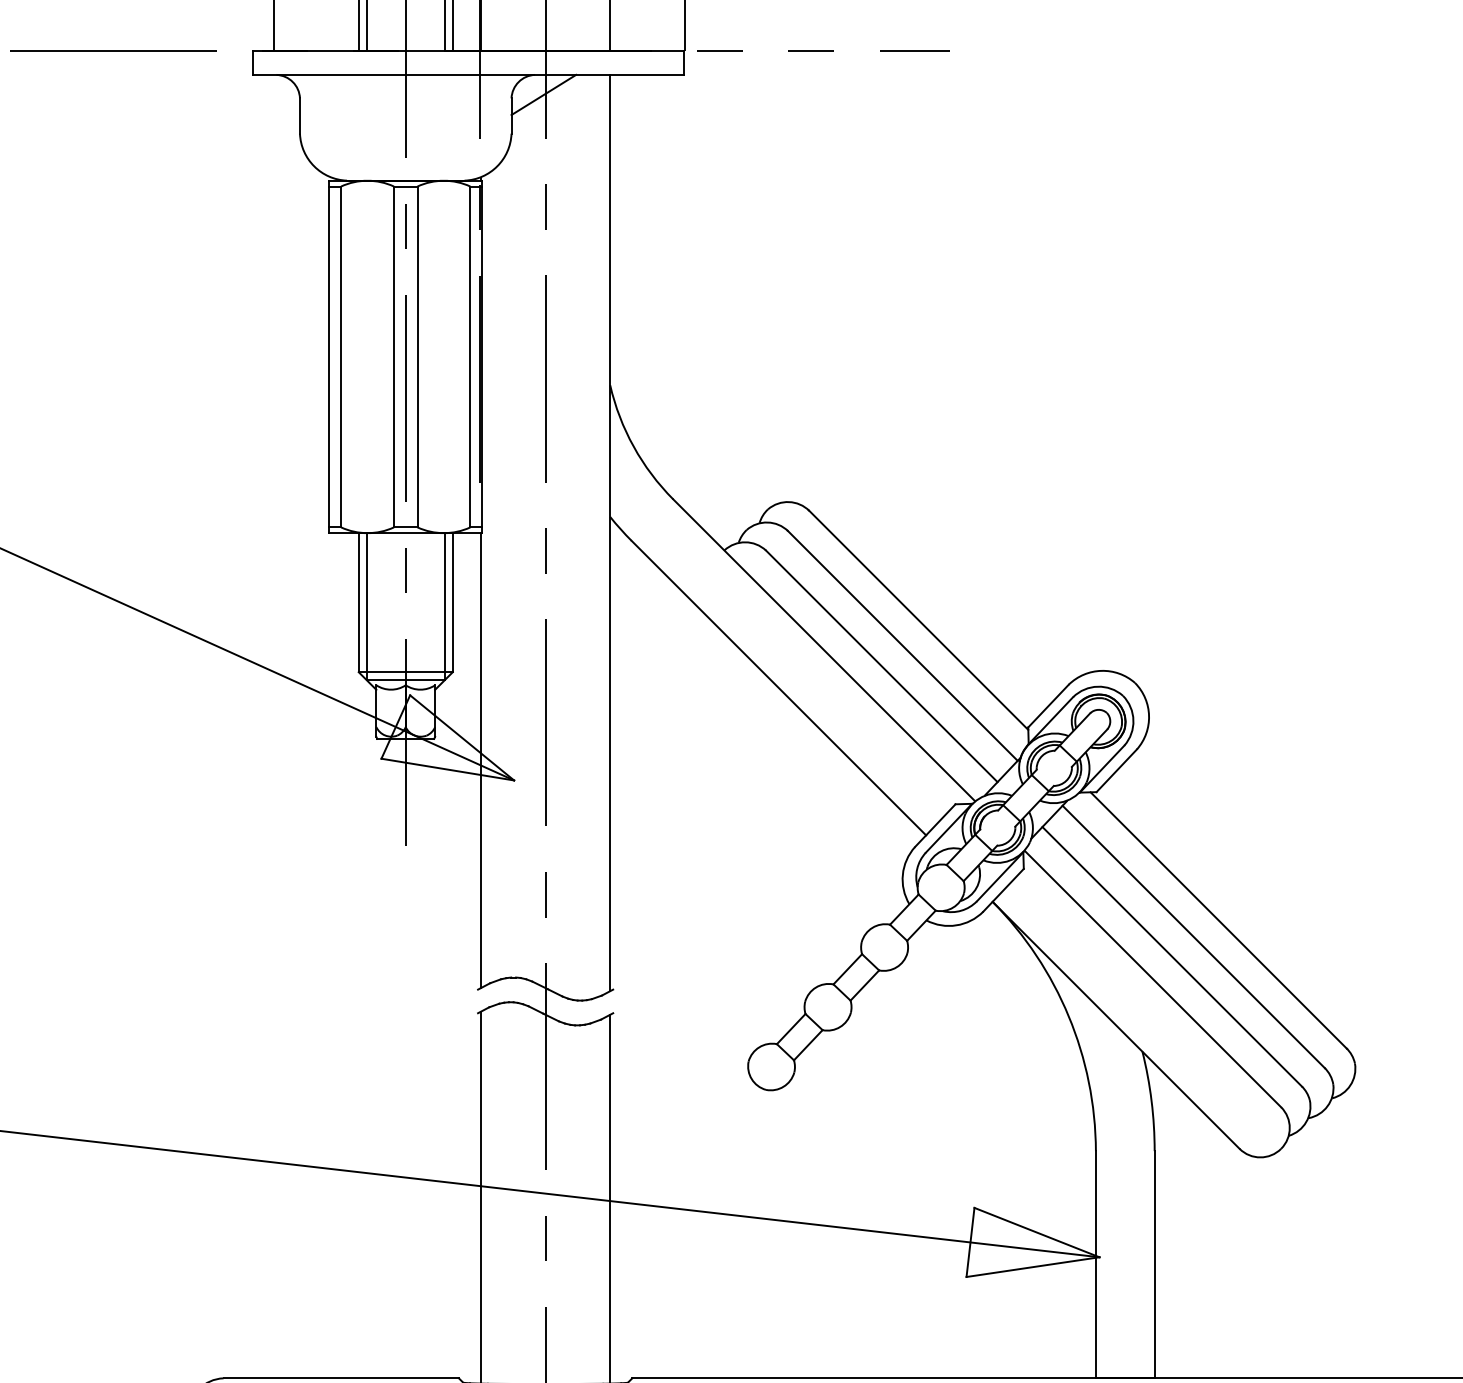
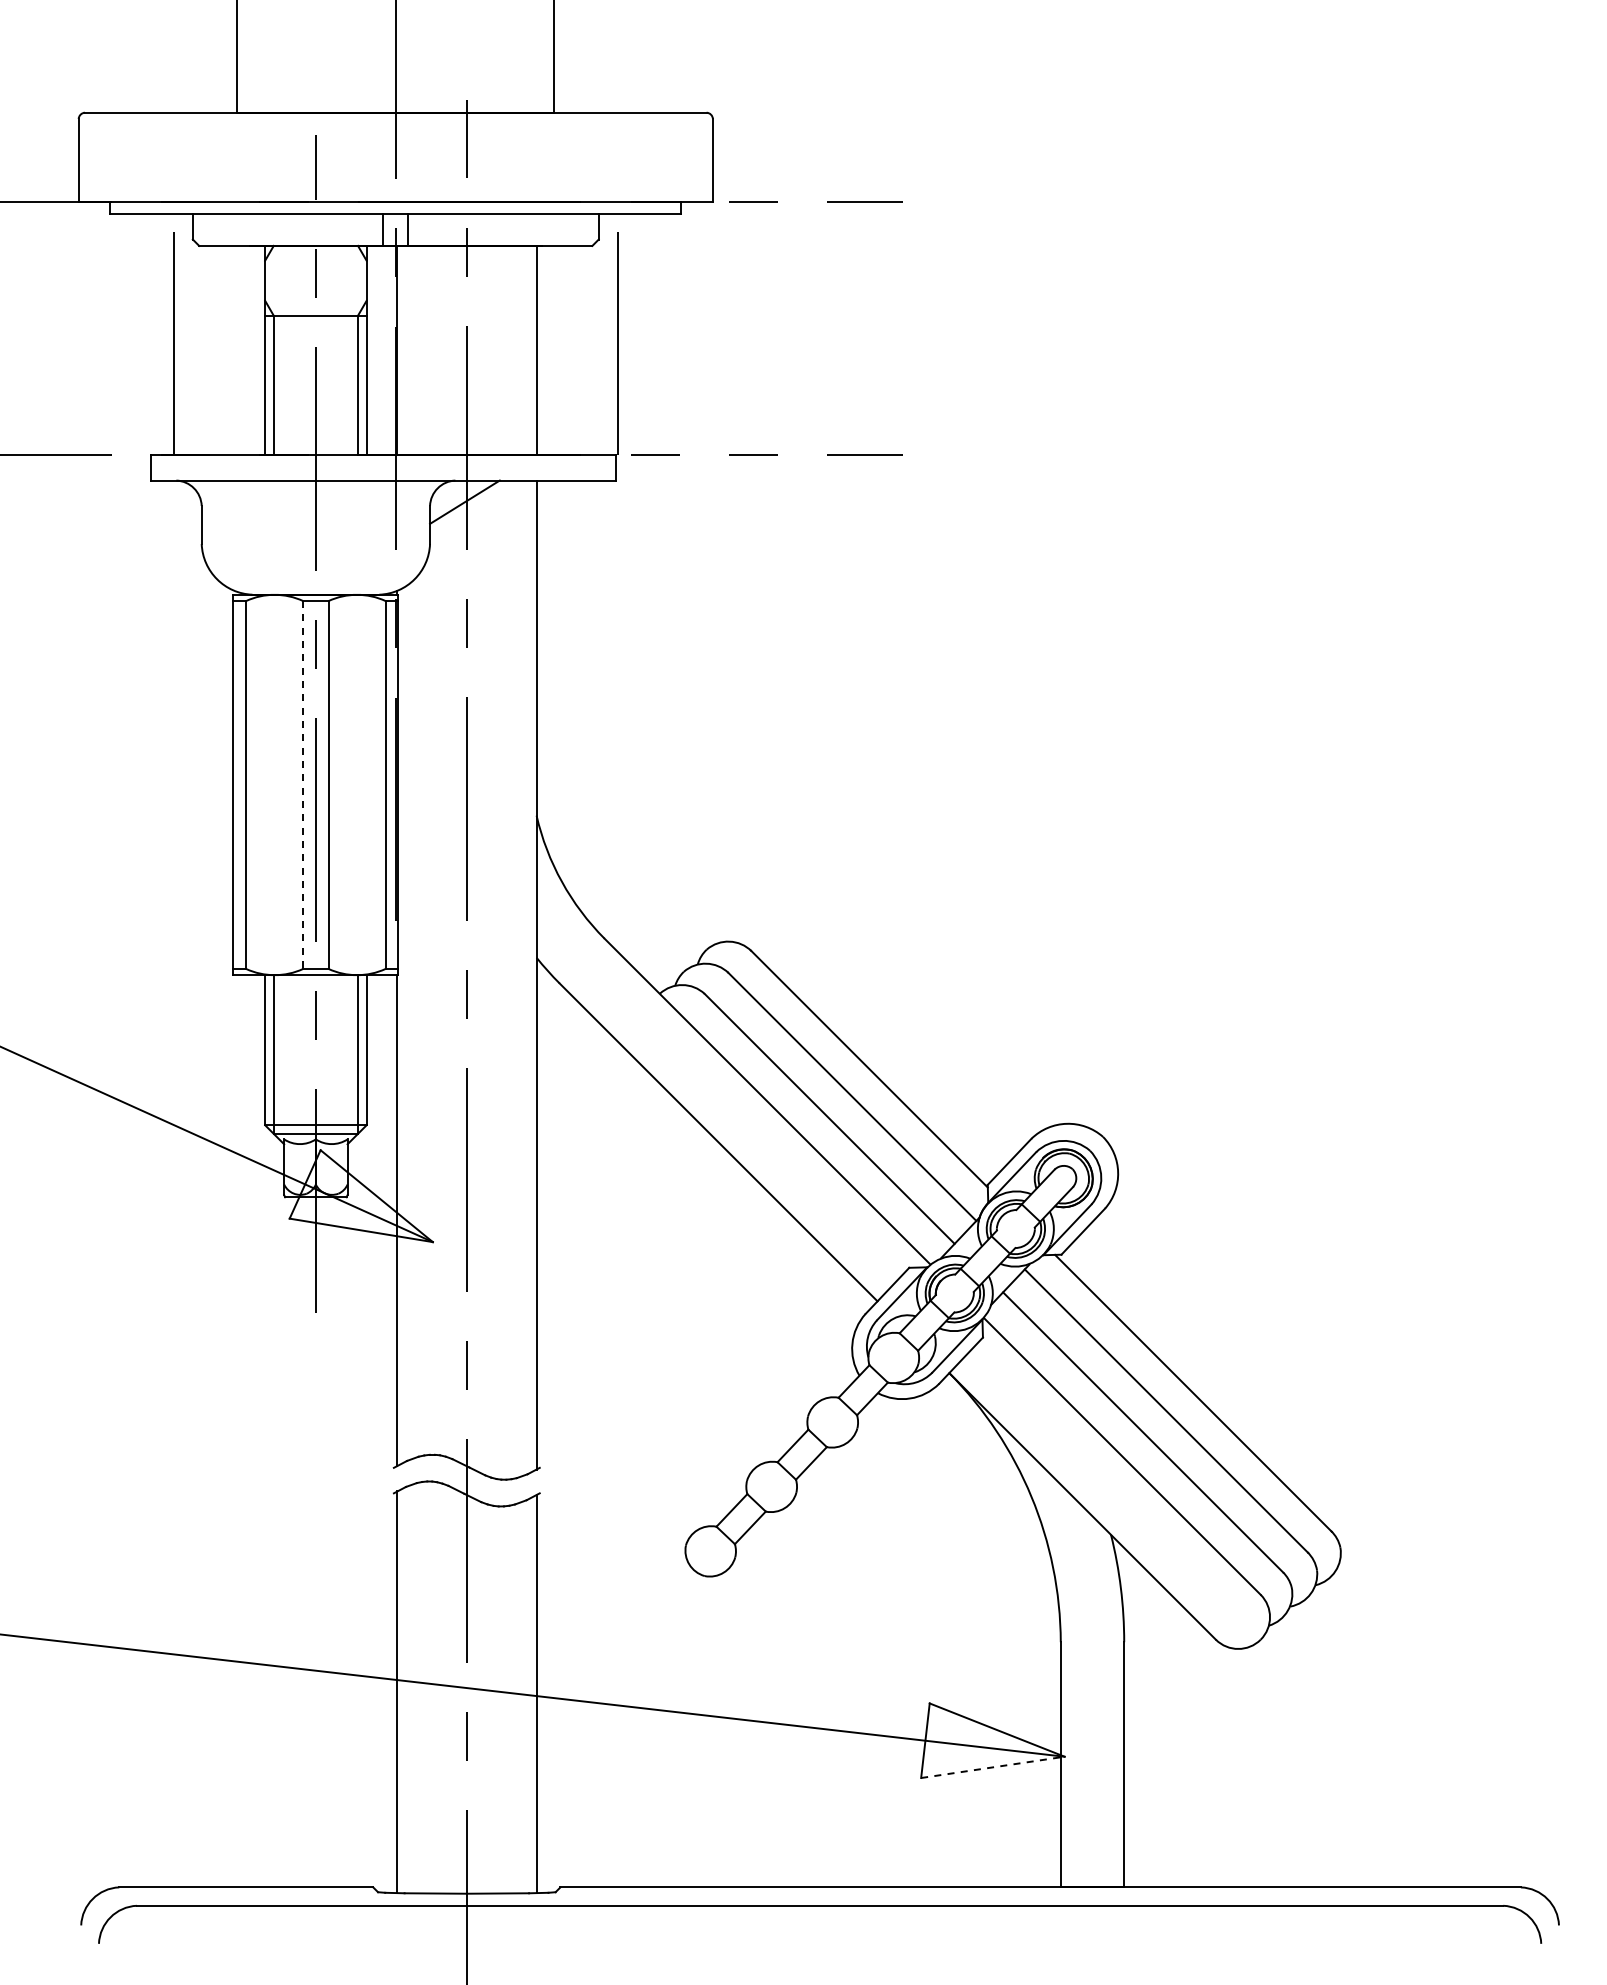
line: (394, 357) -> (303, 785), solid -> dashed
line: (1032, 1267) -> (992, 1767), solid -> dashed

